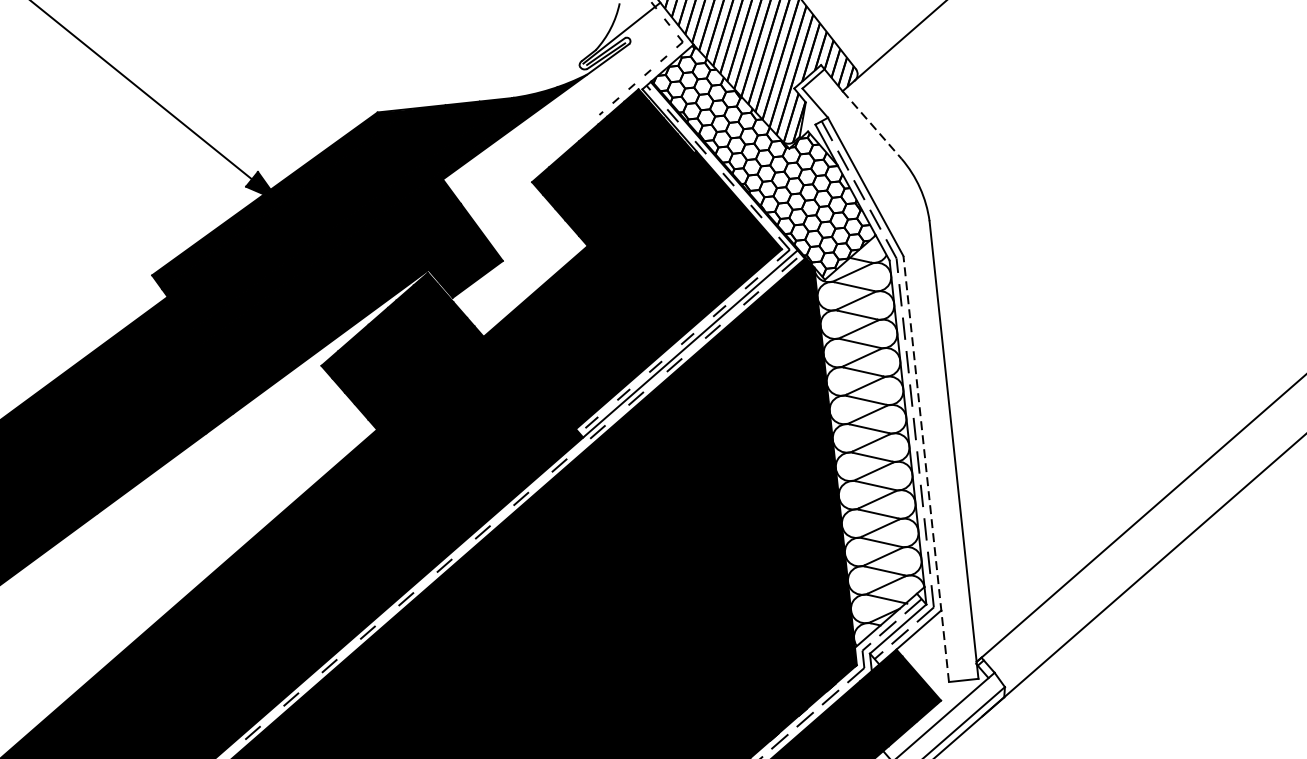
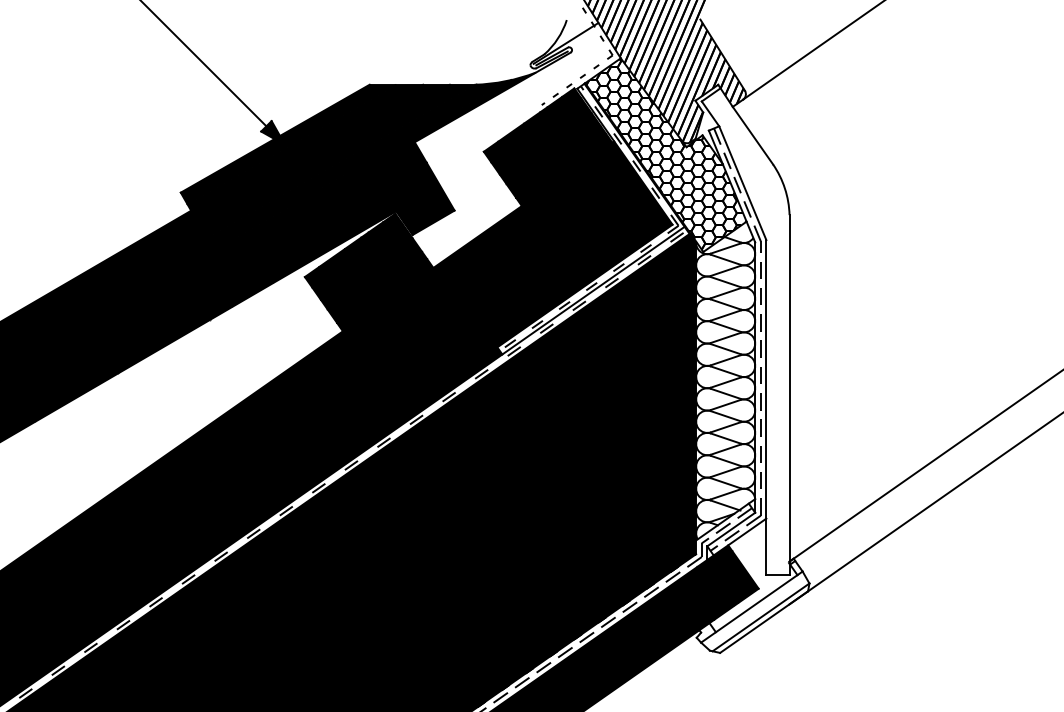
line: (873, 126) -> (753, 136), dashed -> solid
line: (926, 469) -> (766, 407), dashed -> solid

